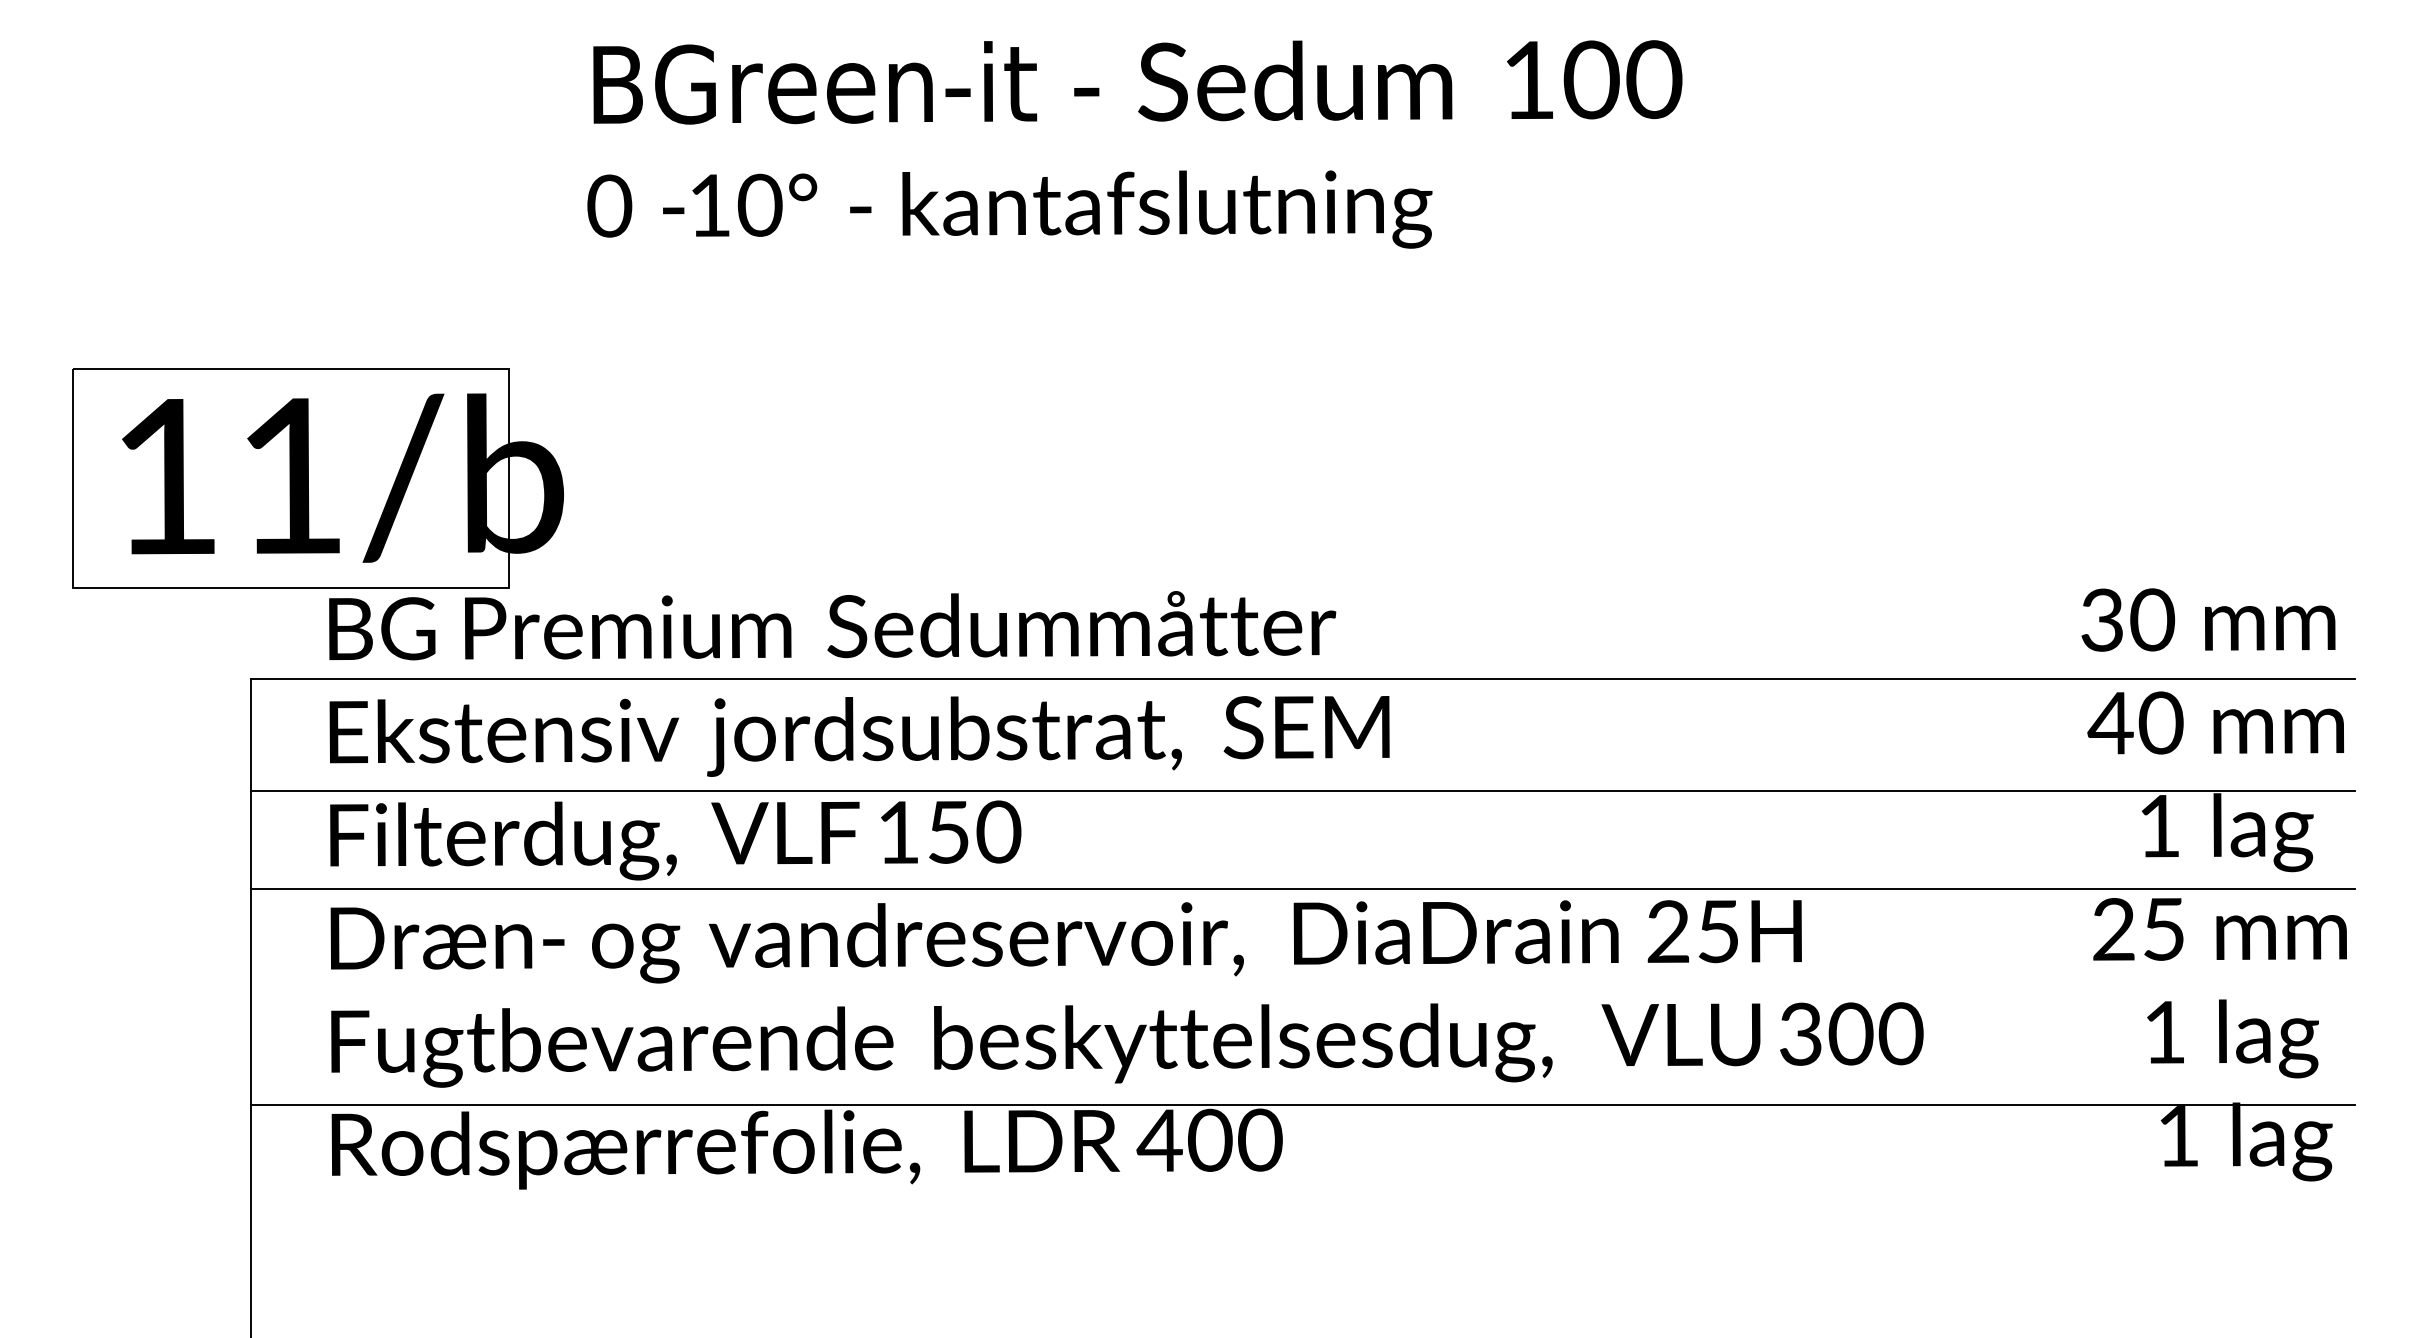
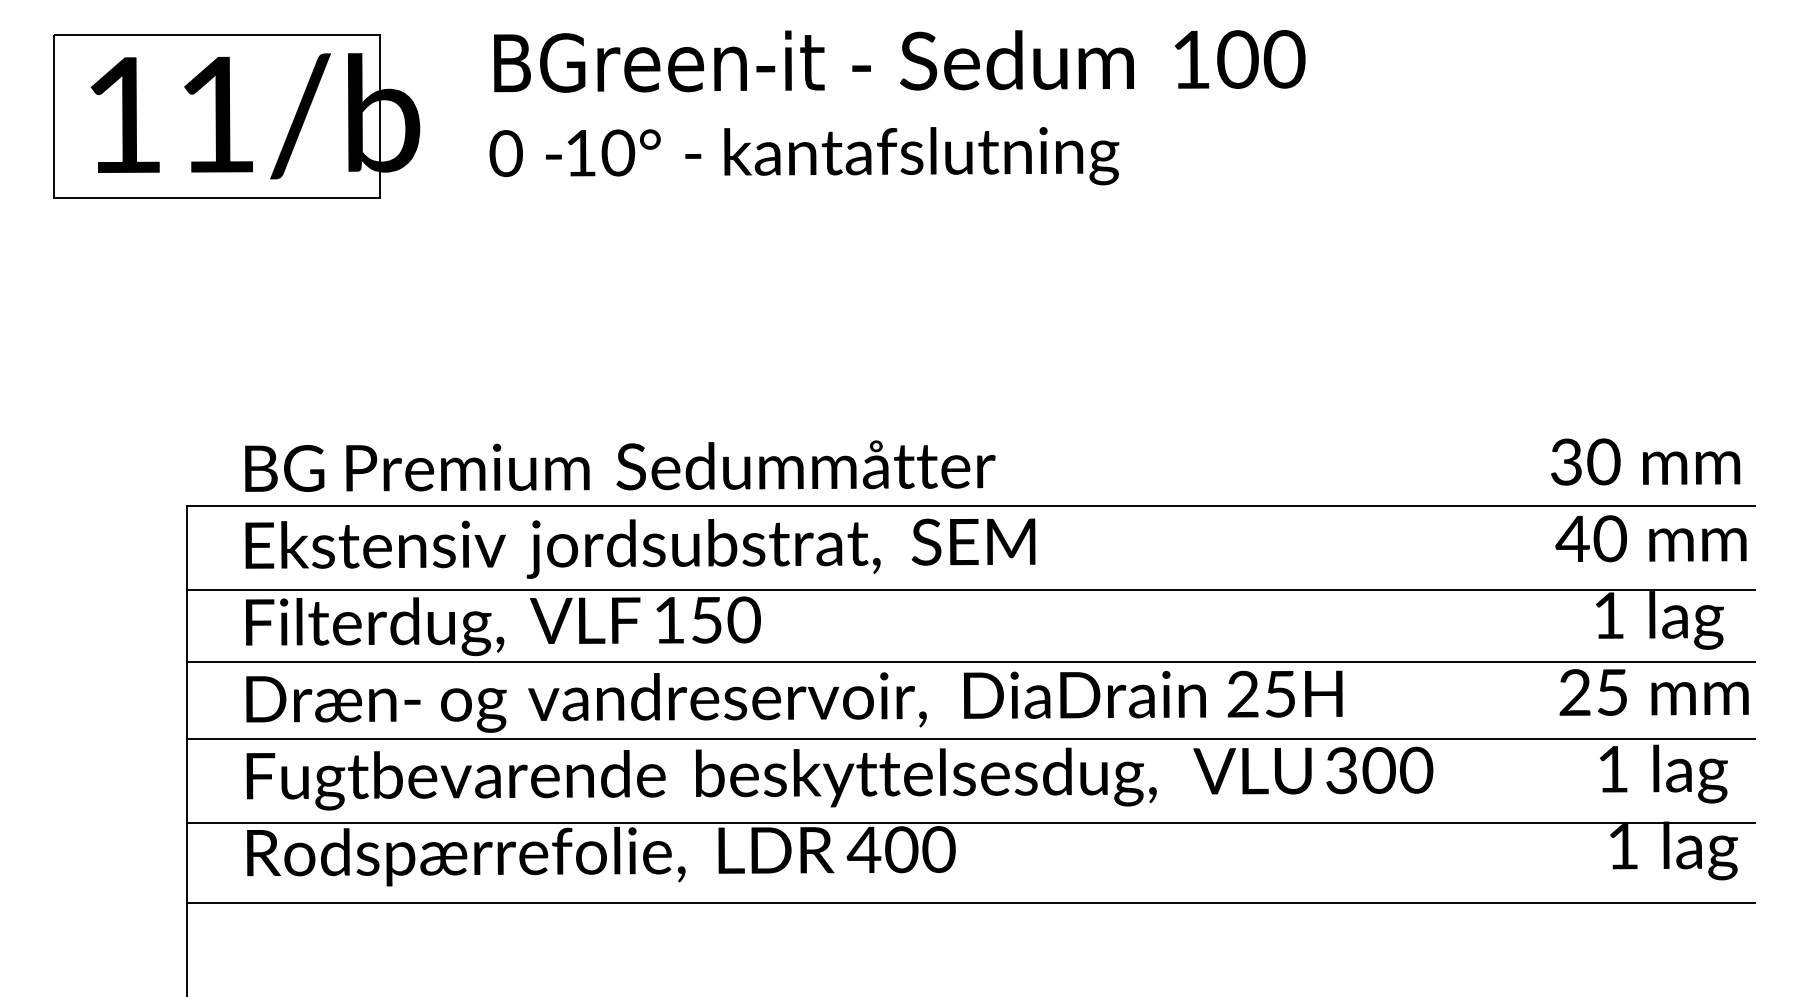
text: (1134, 144) -> (897, 107), moved
part: (317, 478) -> (236, 116), moved
line: (1302, 992) -> (970, 739), added
line: (1302, 1211) -> (970, 902), added

